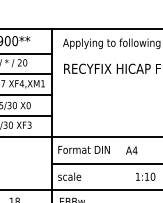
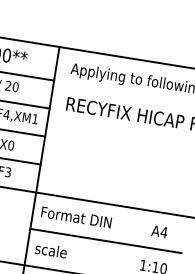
text: (131, 150) -> (159, 231), moved

